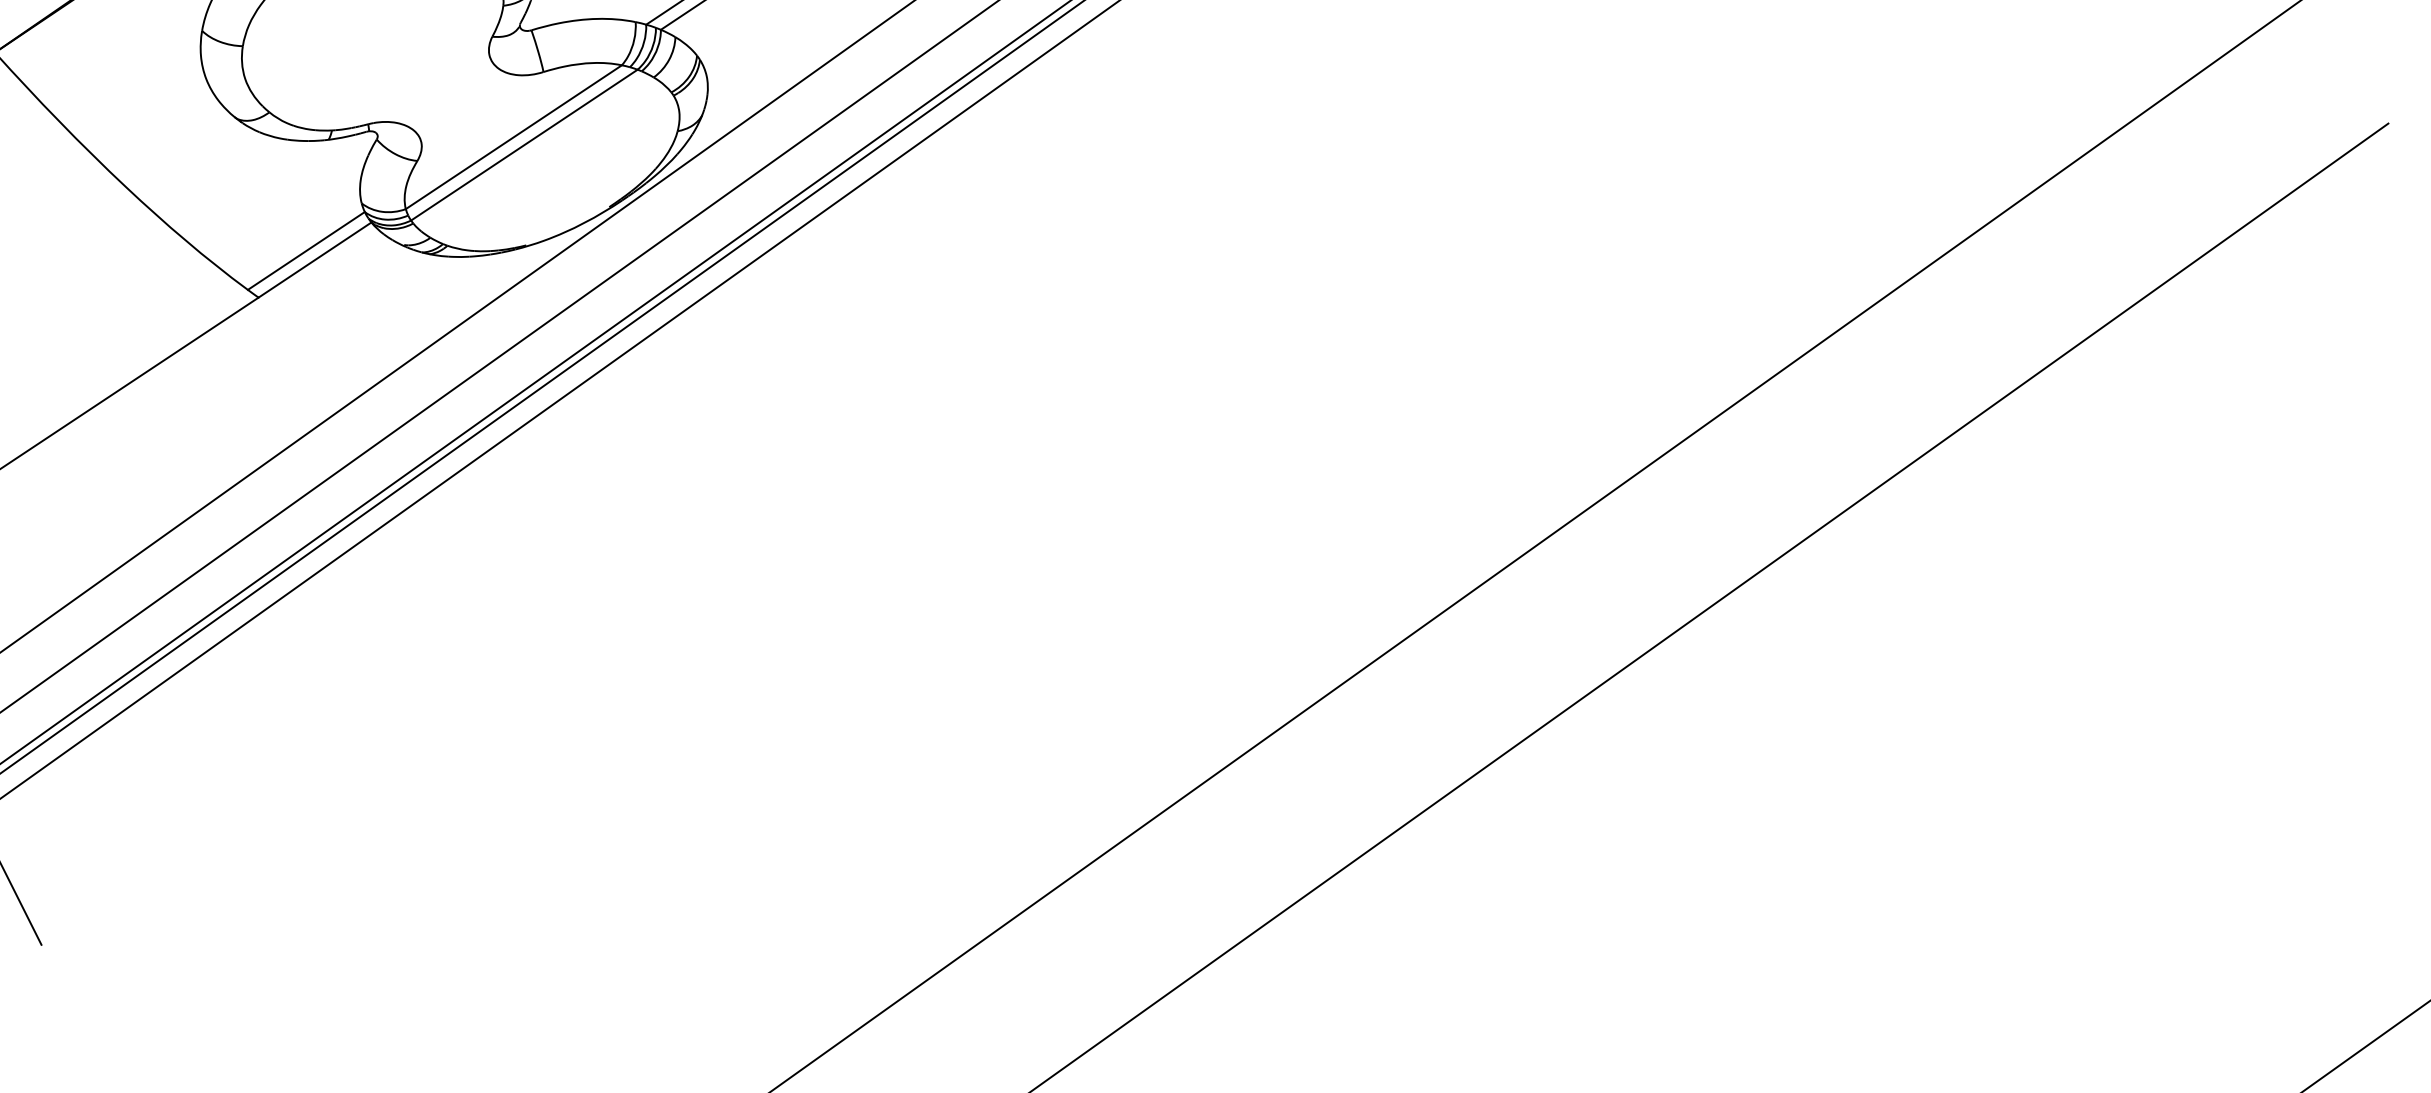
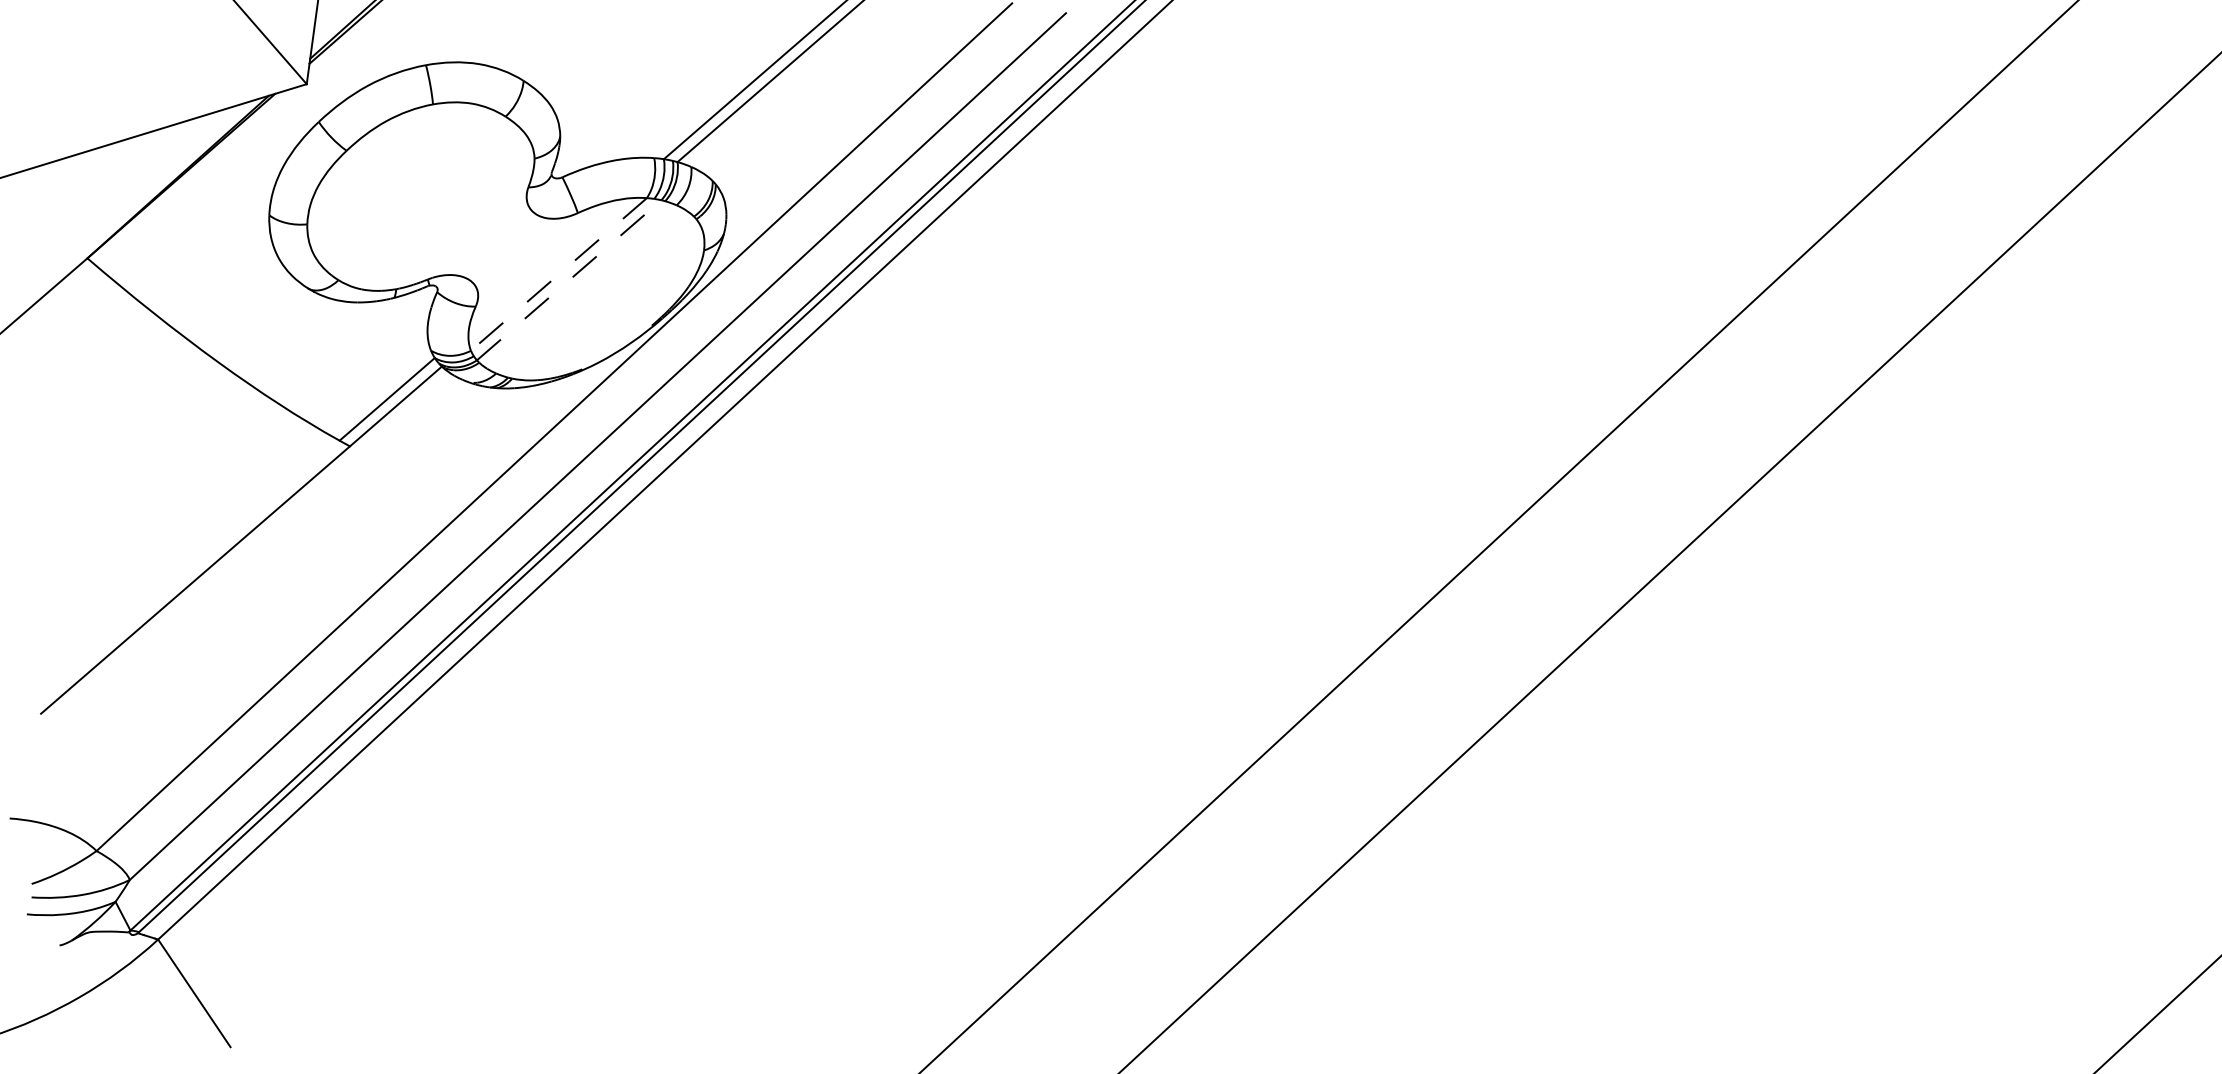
line: (513, 137) -> (558, 274), solid -> dashed
line: (524, 144) -> (569, 279), solid -> dashed

